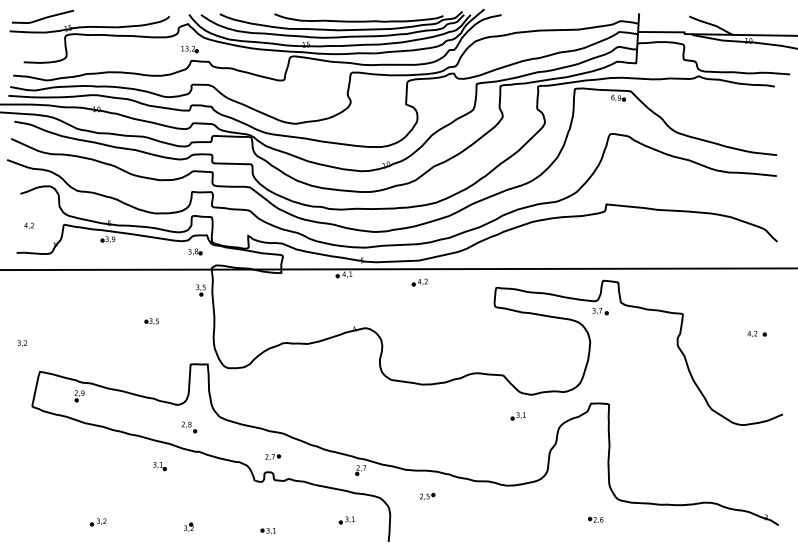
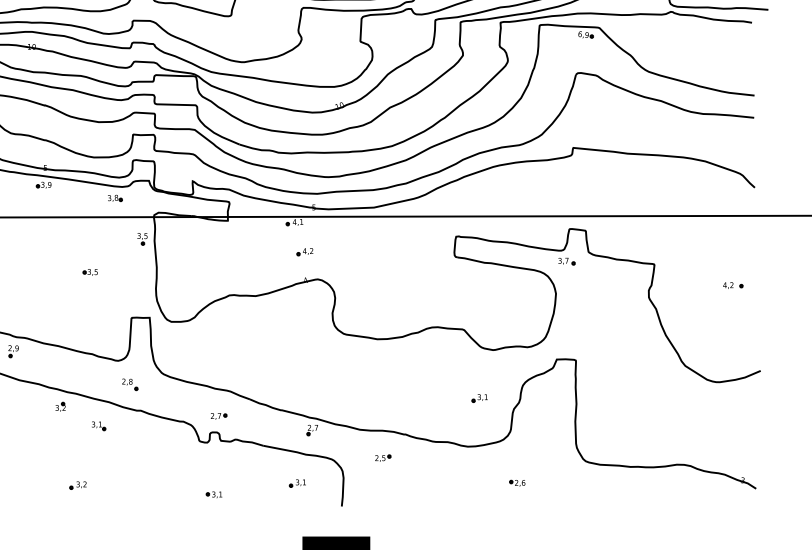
part: (195, 251) -> (115, 197), moved
part: (419, 282) -> (304, 252), moved
part: (517, 416) -> (478, 398), moved
part: (595, 519) -> (516, 482), moved
part: (97, 522) -> (77, 485), moved
part: (188, 526) -> (60, 406), moved

